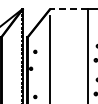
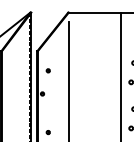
line: (68, 9) -> (93, 12), dashed -> solid

